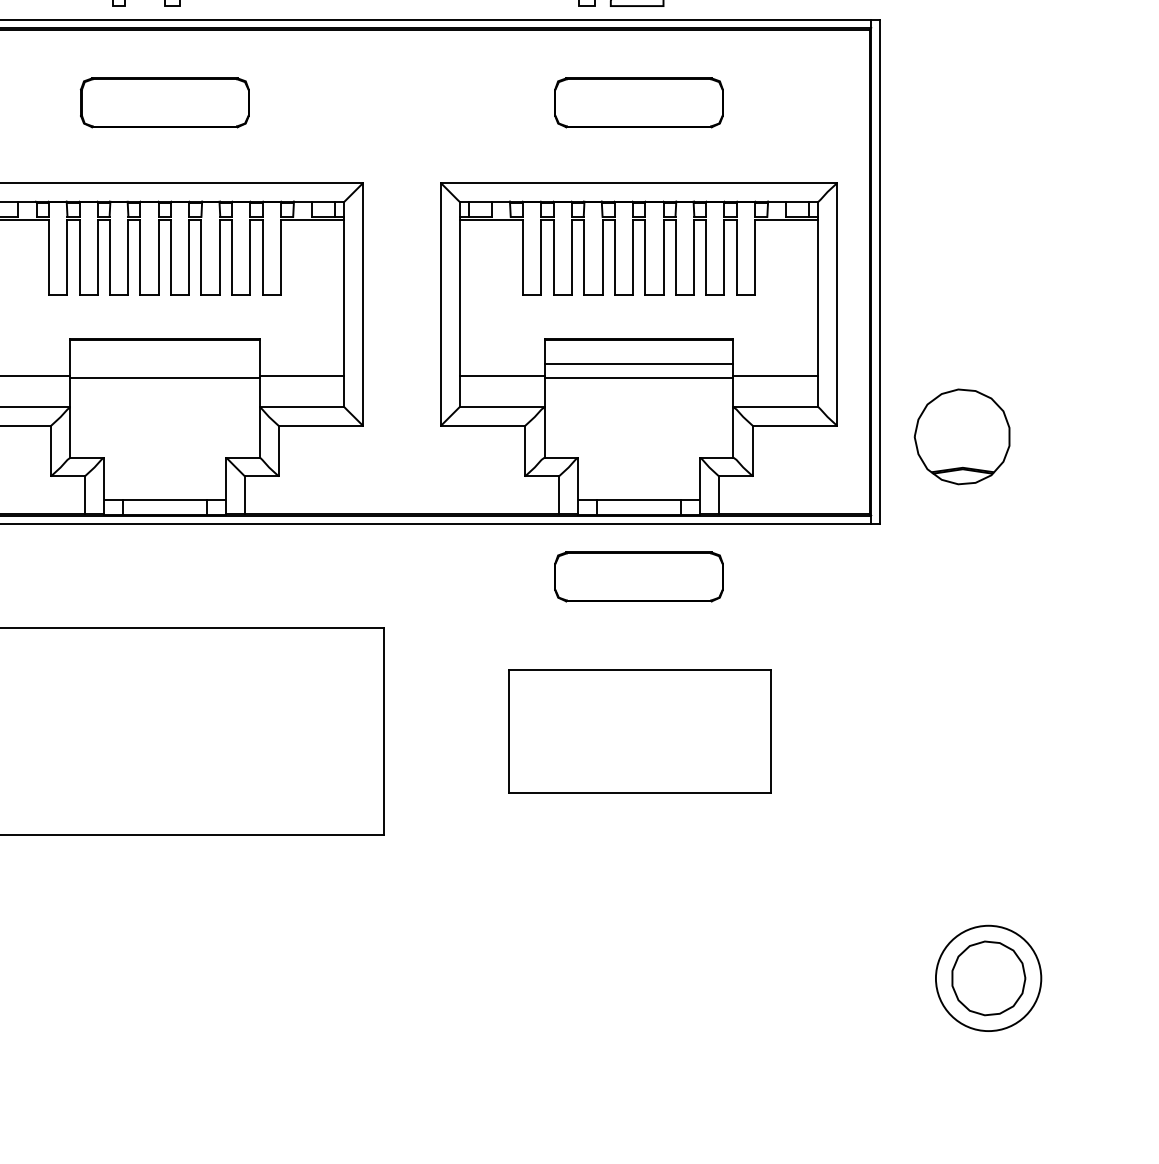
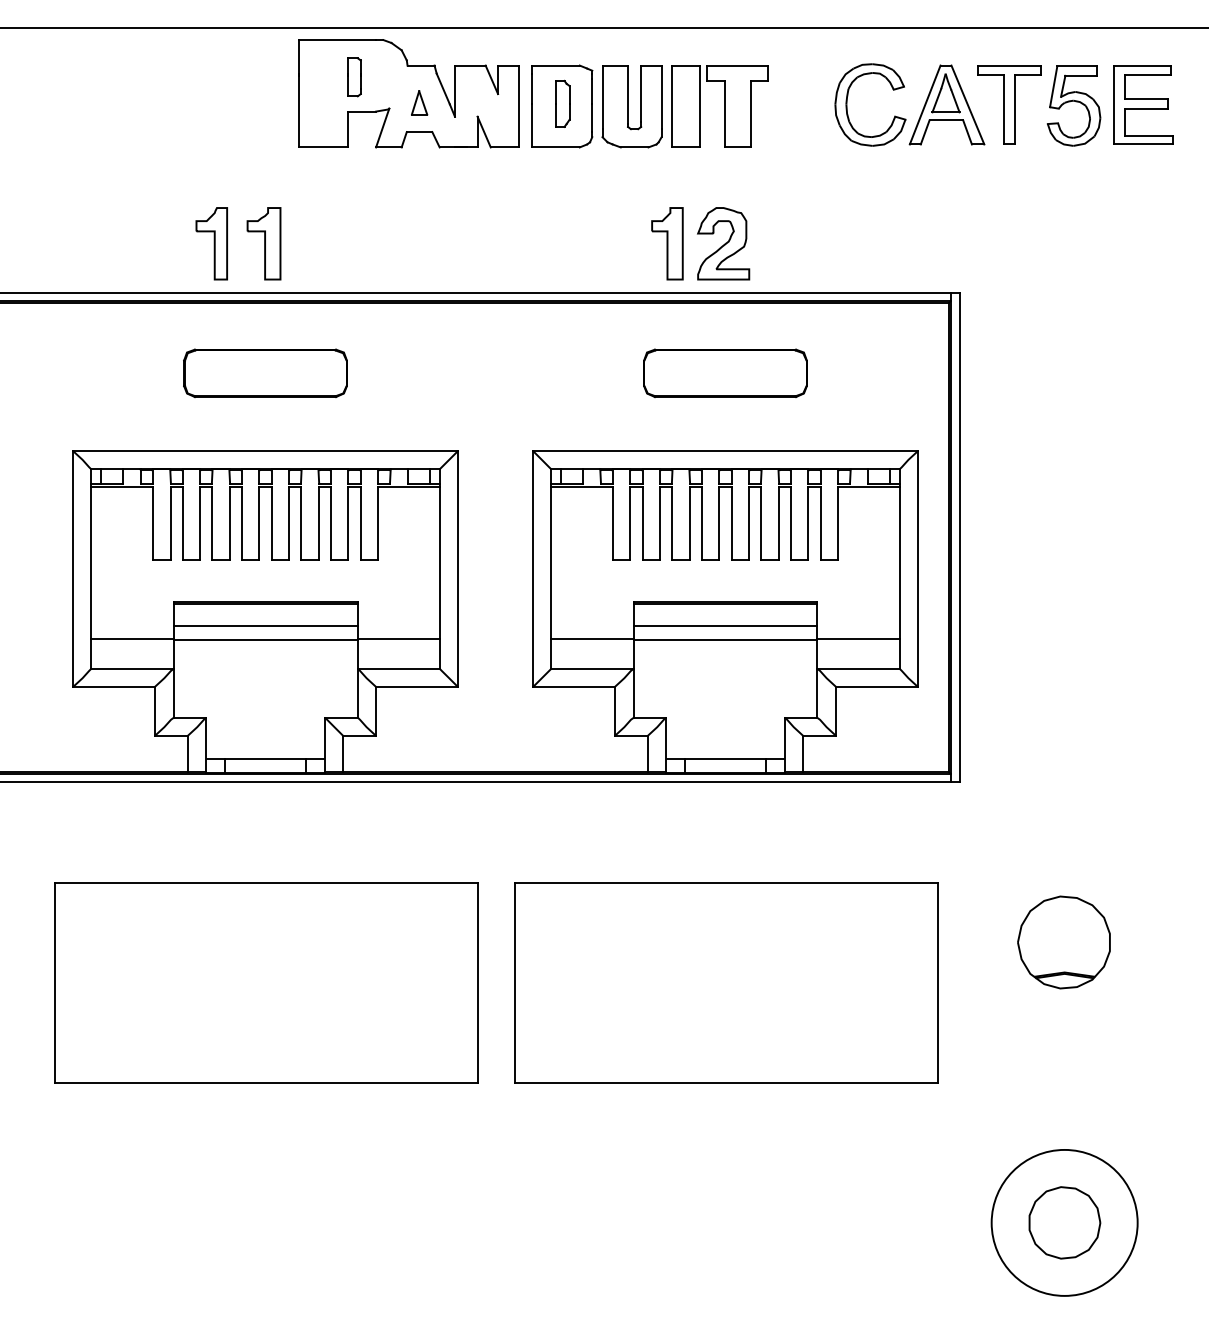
line: (164, 363) -> (265, 626), added
part: (961, 436) -> (1063, 942), moved
part: (639, 577) -> (725, 833), removed
part: (640, 730) -> (726, 982), size x1.67
circle: (988, 978) -> (1064, 1222), size x1.43

